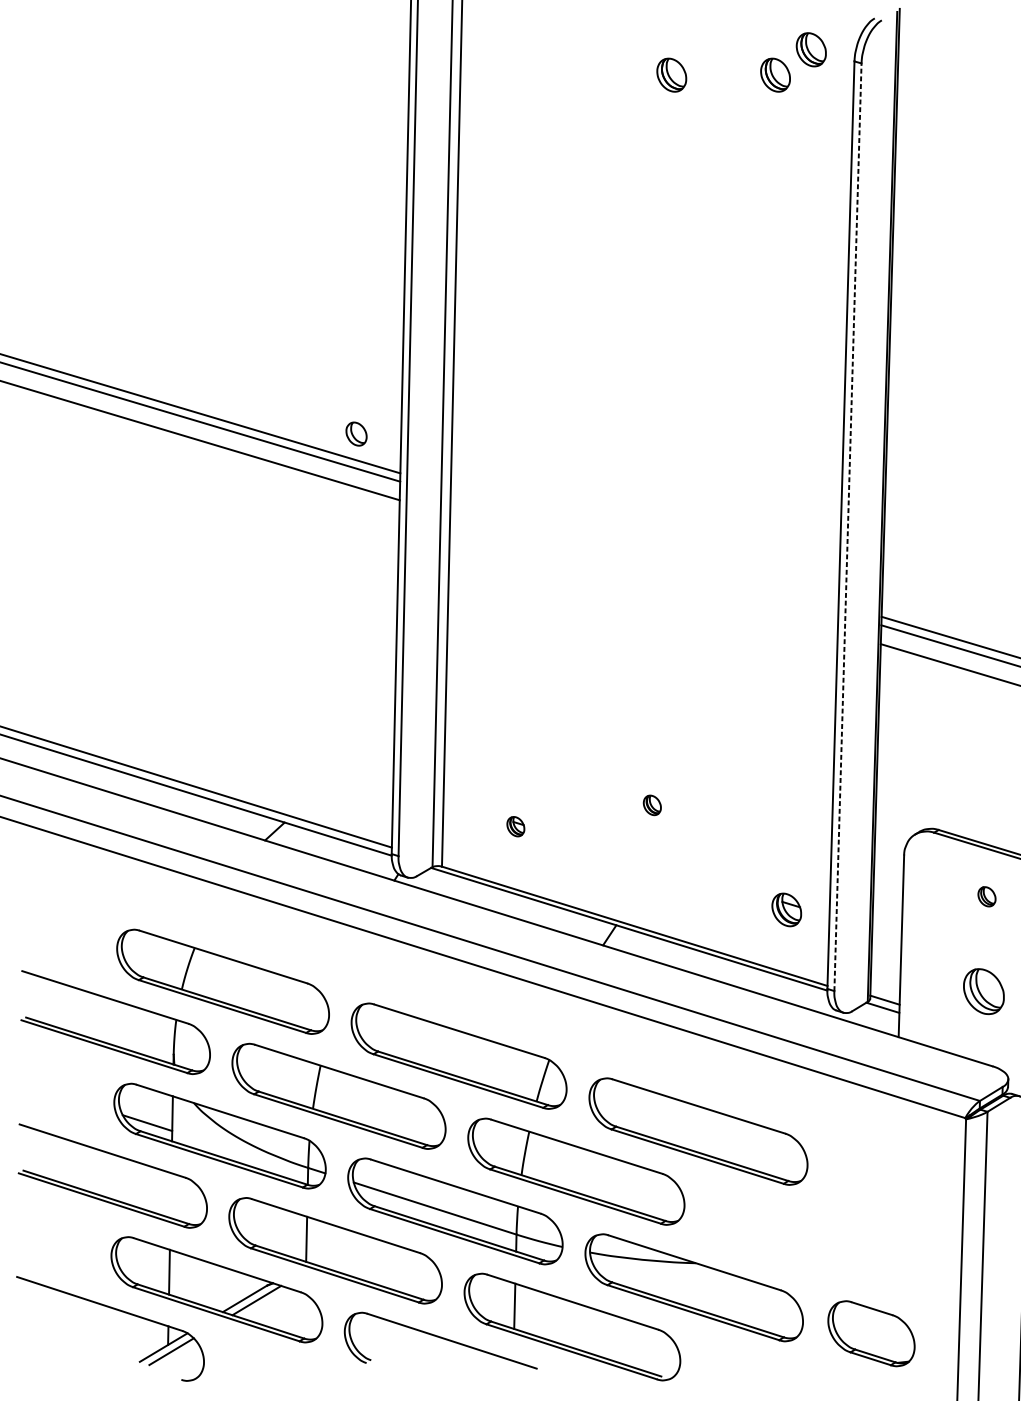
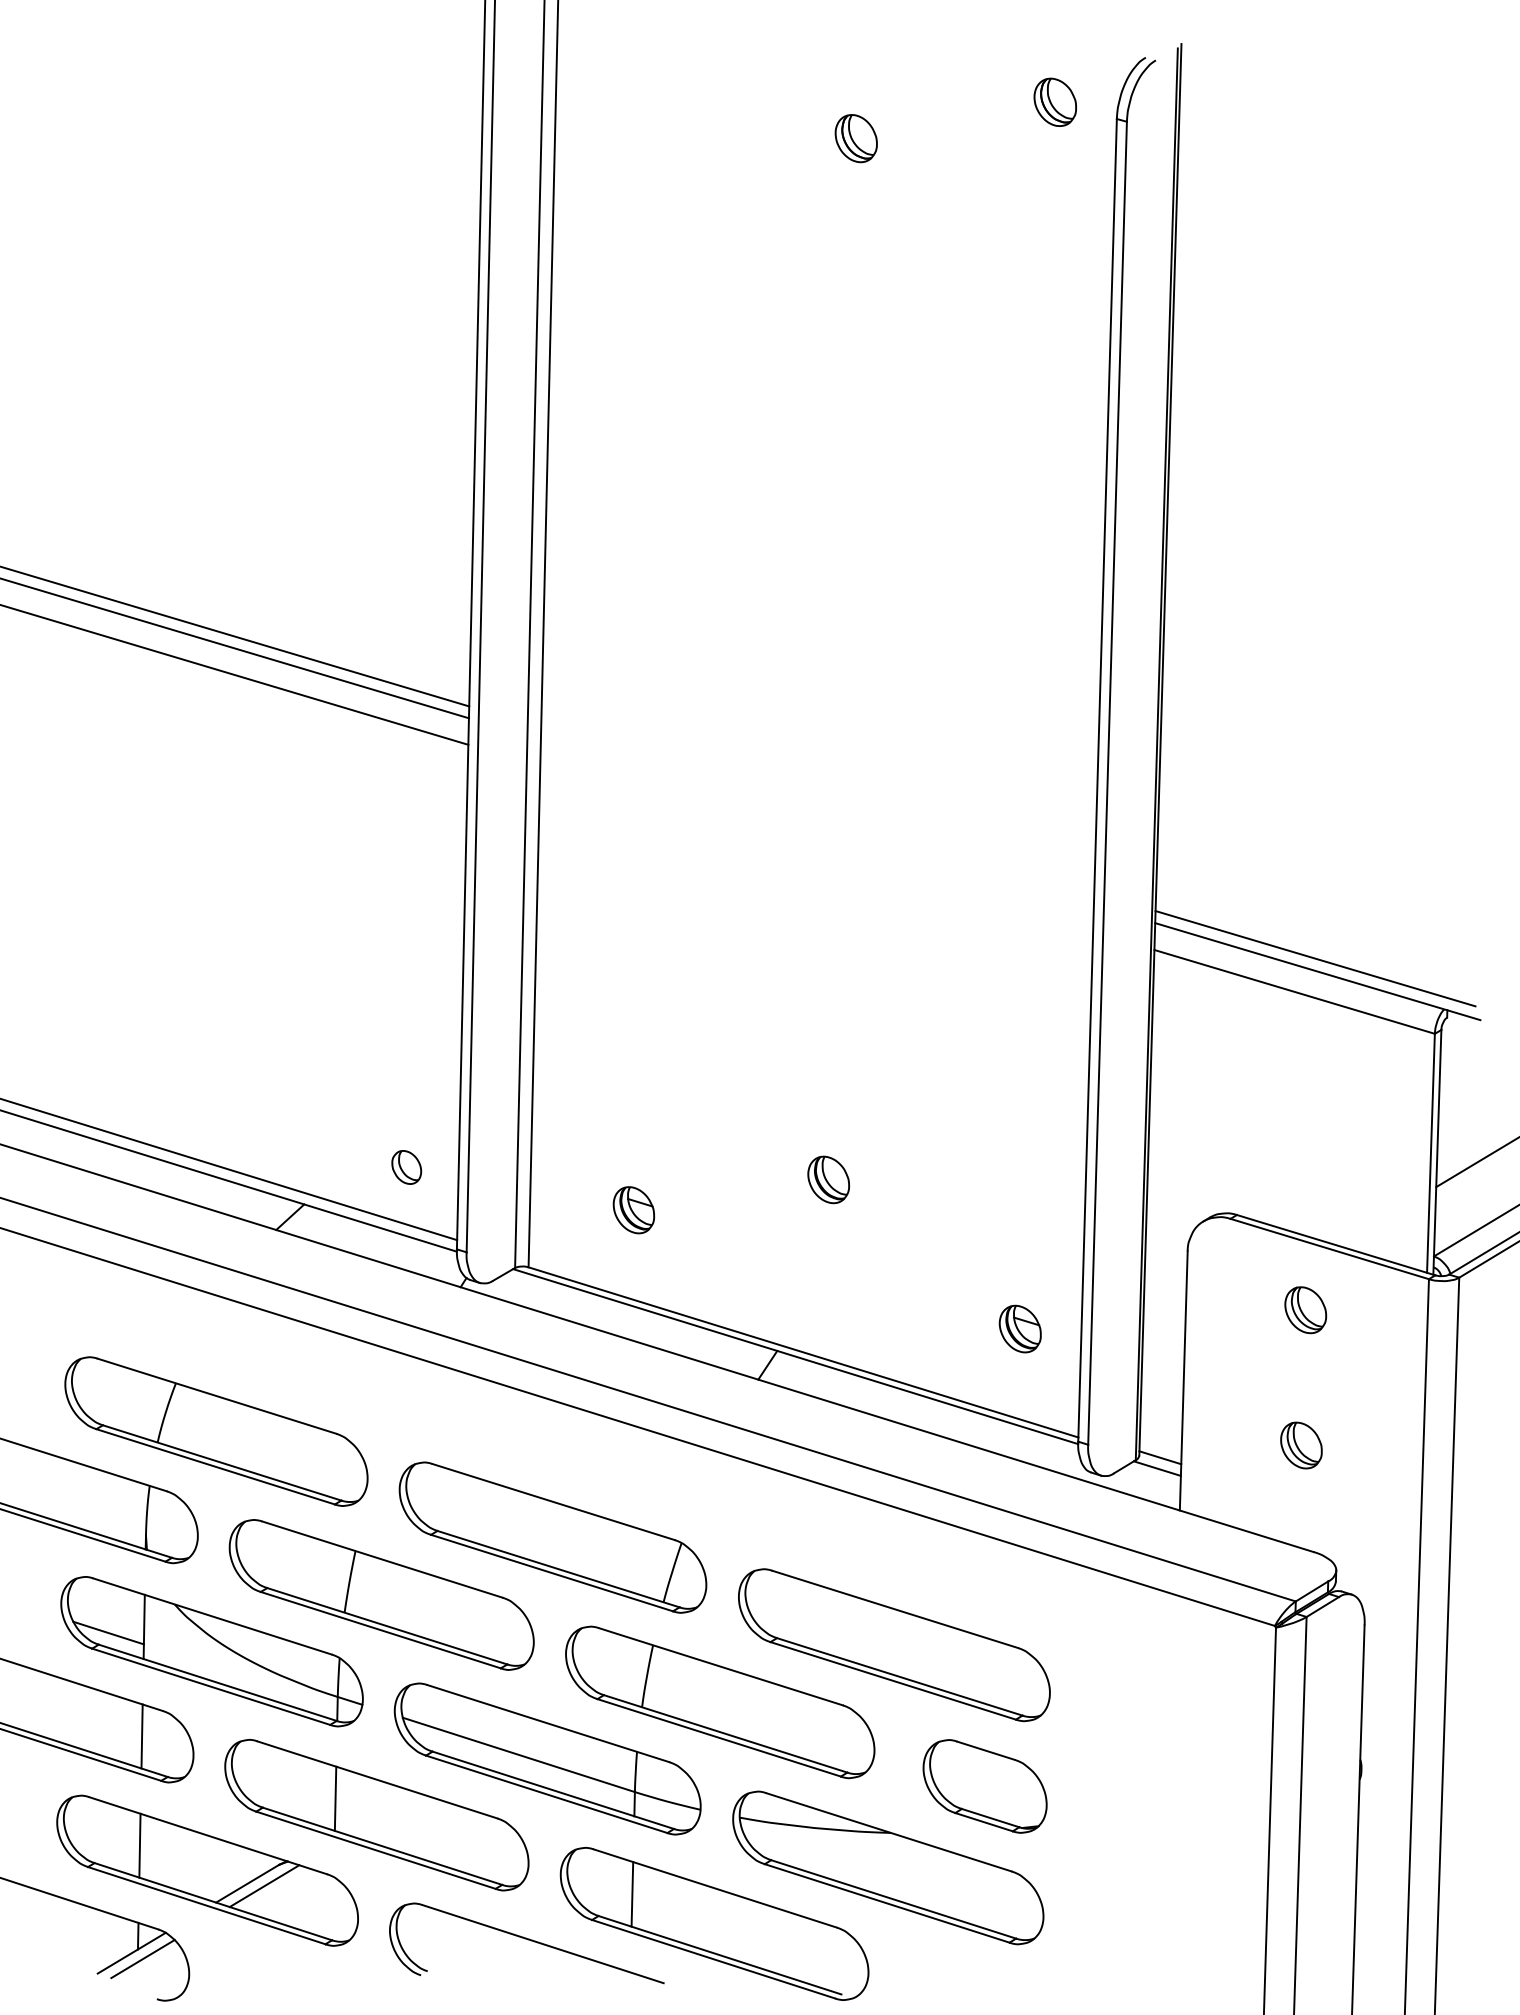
part: (774, 75) -> (1003, 138), removed
part: (356, 434) -> (406, 1167), moved
line: (847, 527) -> (1107, 783), dashed -> solid
part: (652, 805) -> (828, 1179), size x1.67
part: (515, 826) -> (633, 1210), size x1.67
part: (986, 896) -> (1305, 1310), size x1.67
part: (983, 991) -> (1301, 1445), size x0.71
line: (170, 1195) -> (141, 1736), added
part: (871, 1333) -> (984, 1786), moved

